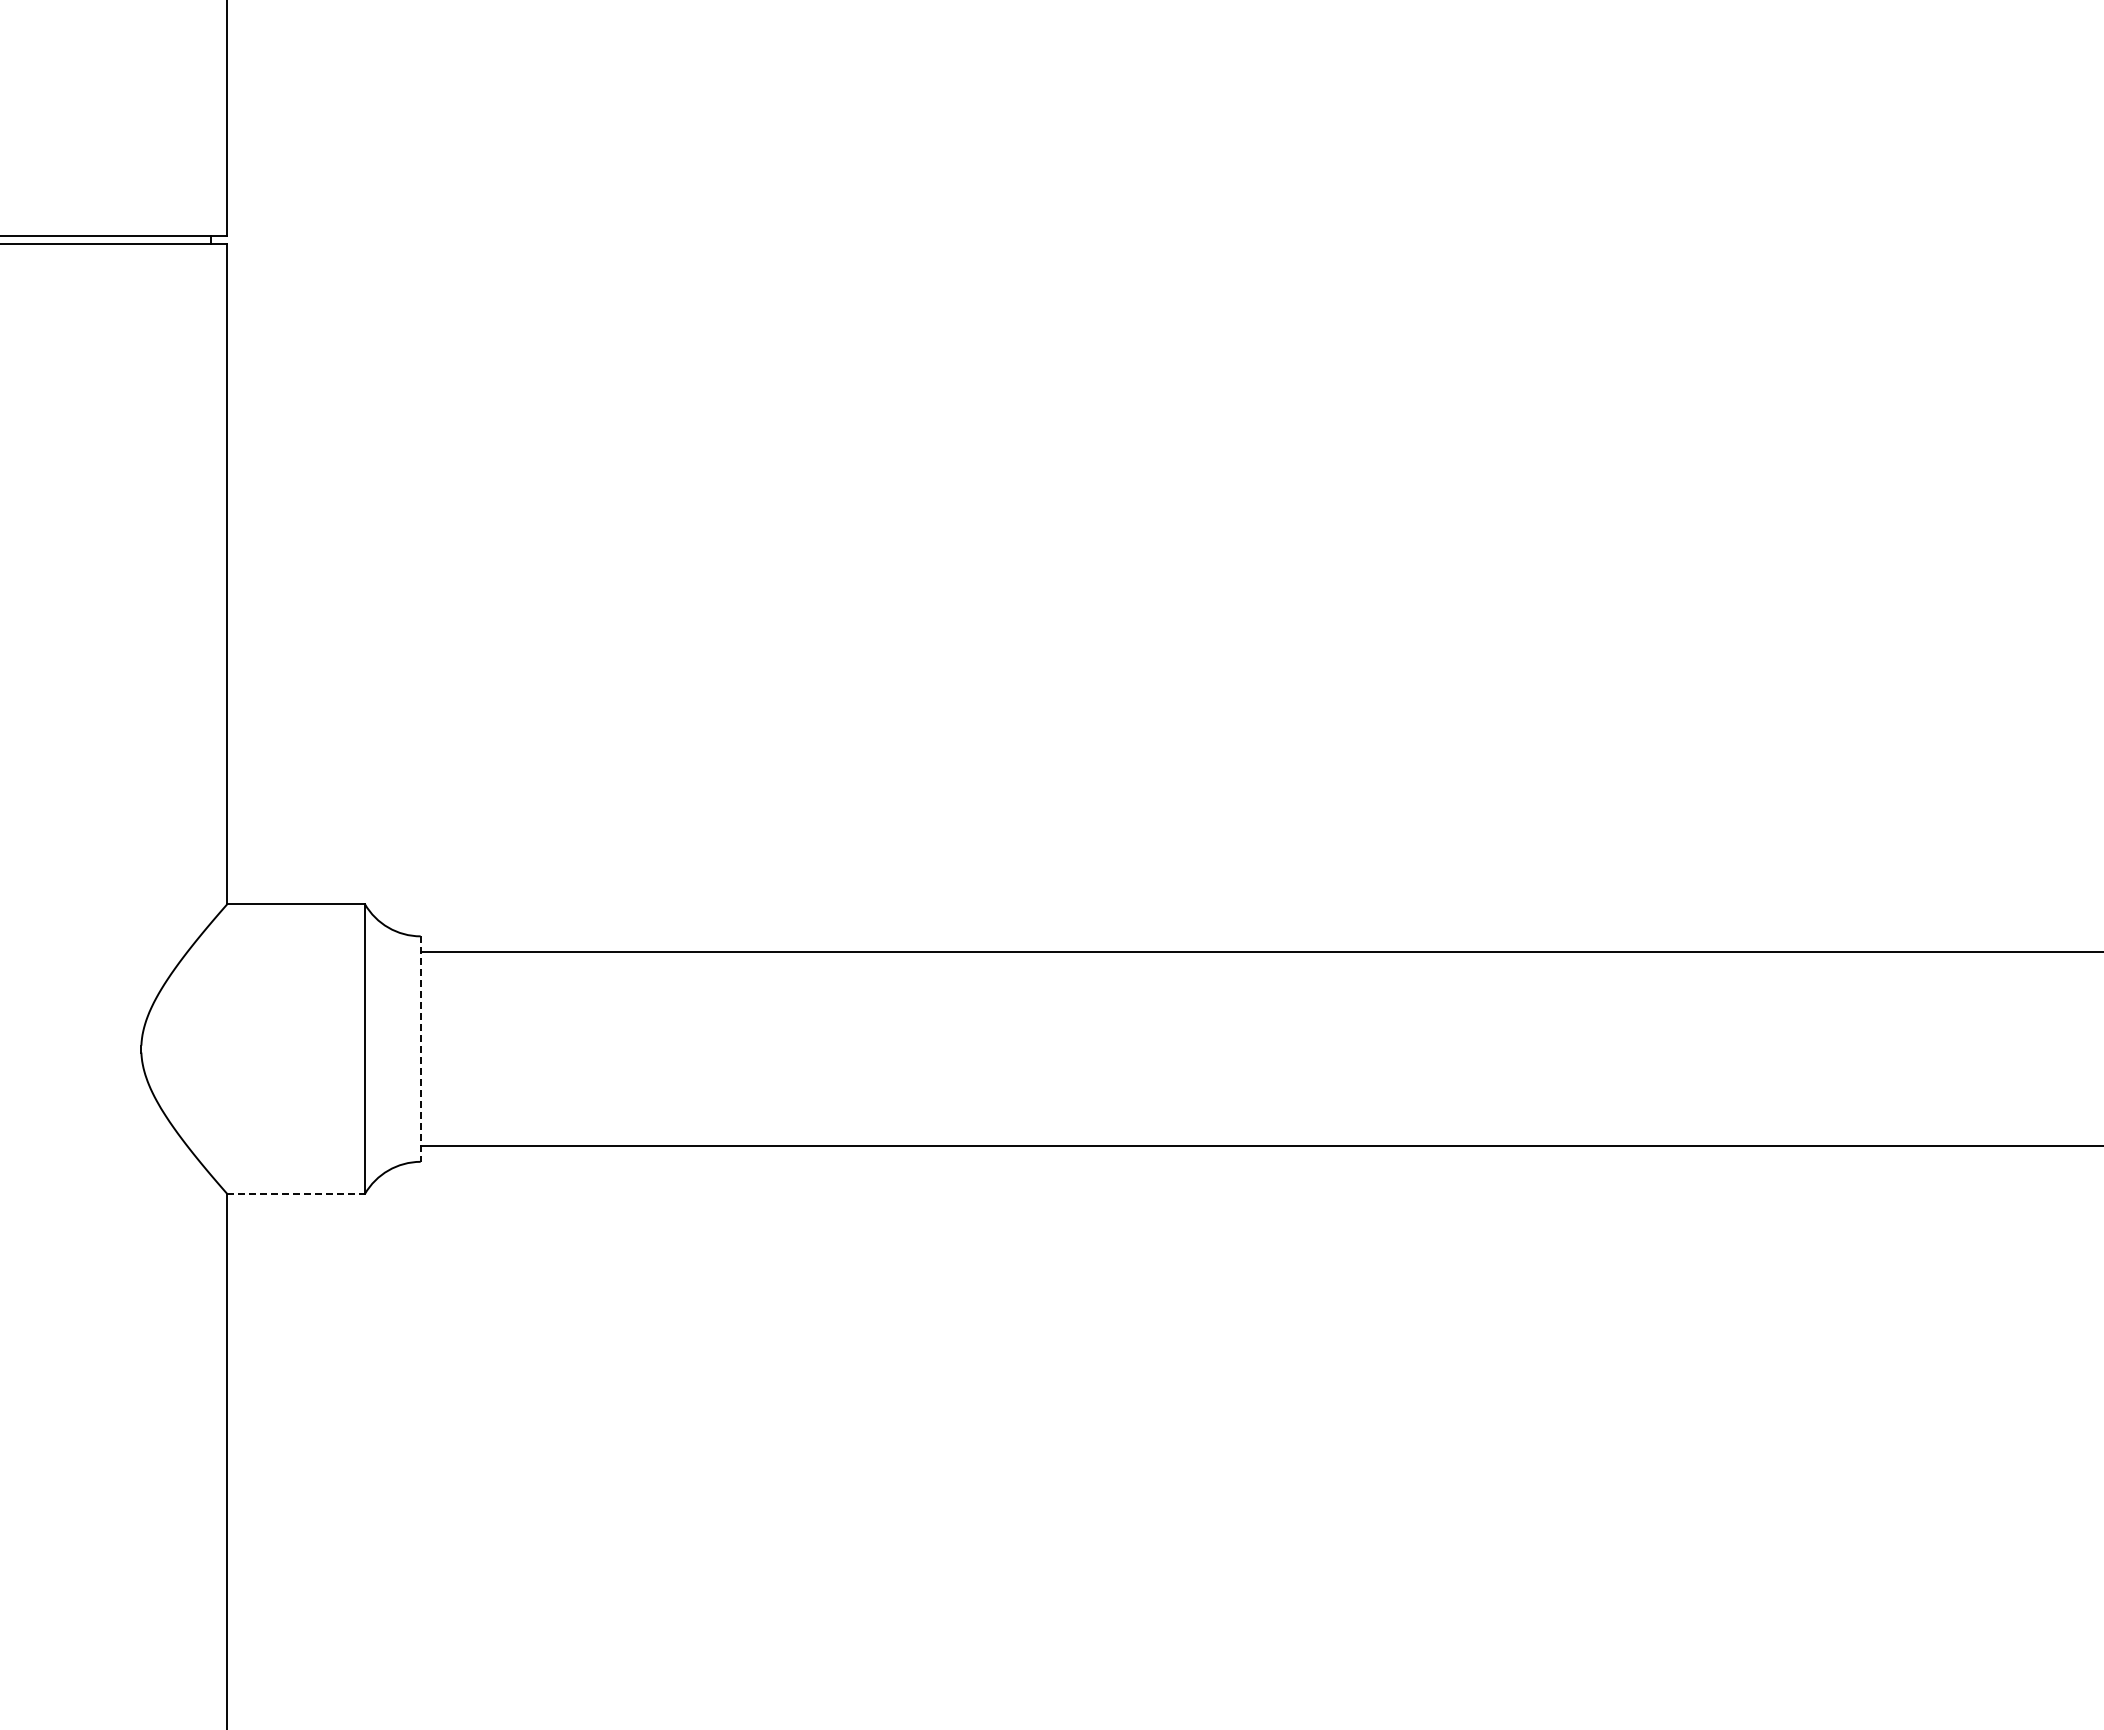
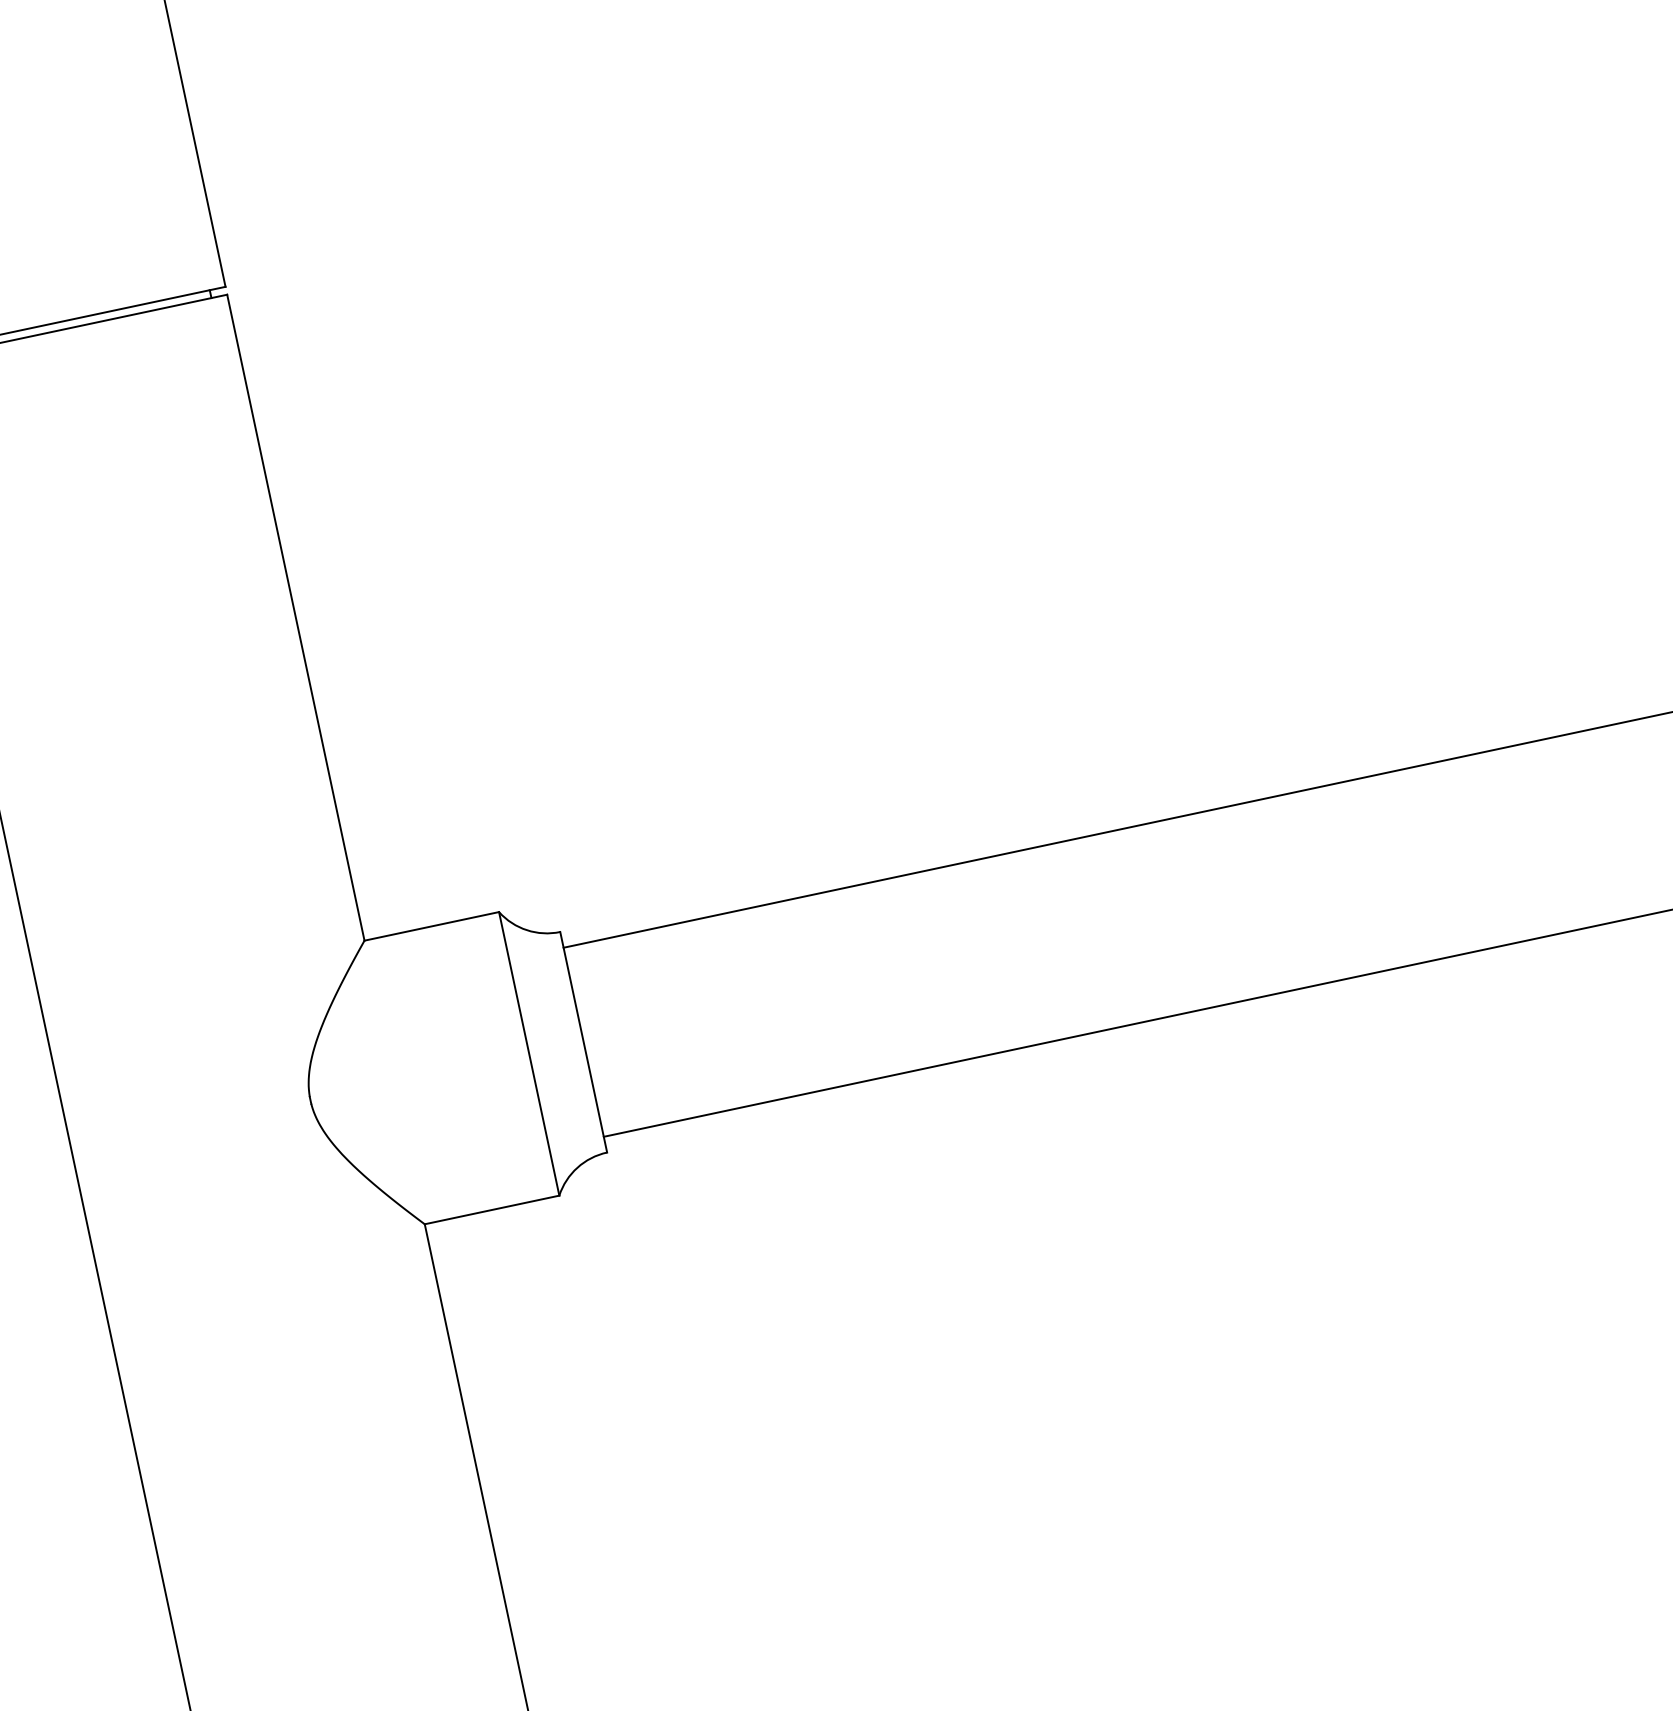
line: (420, 1049) -> (583, 1042), dashed -> solid
line: (296, 1194) -> (492, 1210), dashed -> solid

